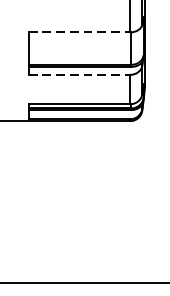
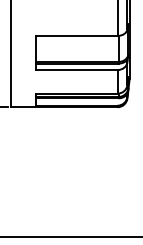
line: (79, 31) -> (76, 35), dashed -> solid
line: (79, 75) -> (76, 70), dashed -> solid

